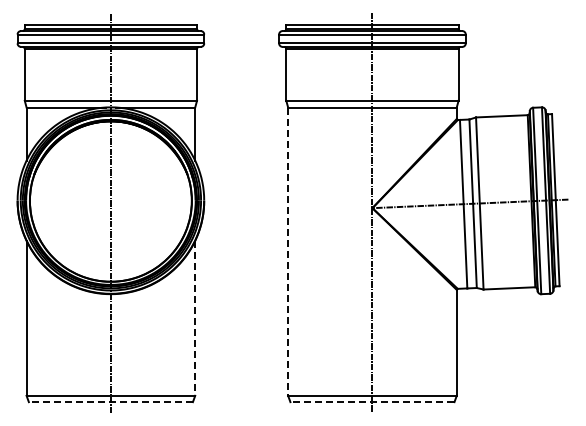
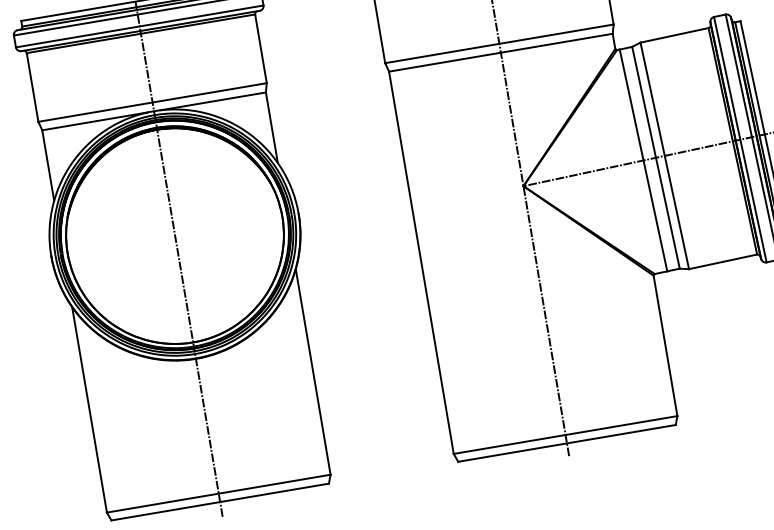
line: (288, 252) -> (422, 263), dashed -> solid
line: (195, 318) -> (313, 372), dashed -> solid
line: (110, 402) -> (219, 502), dashed -> solid
line: (371, 402) -> (565, 444), dashed -> solid

